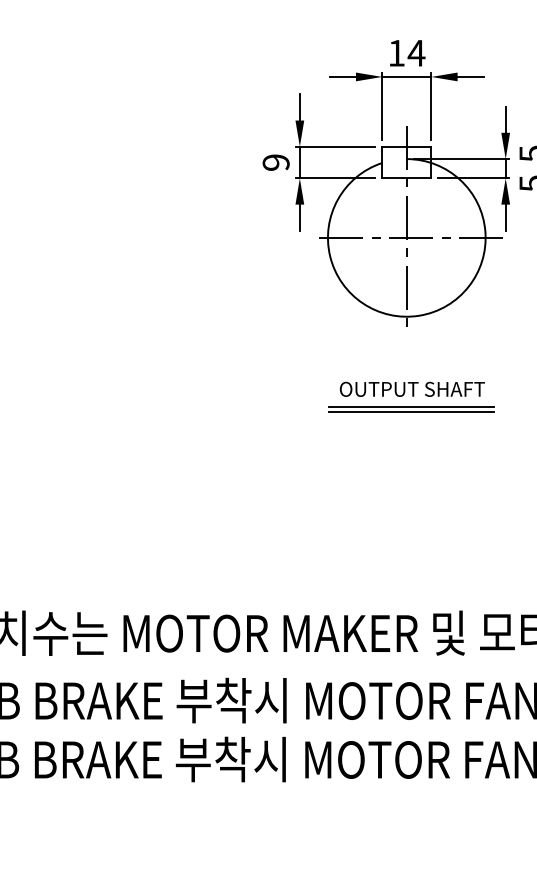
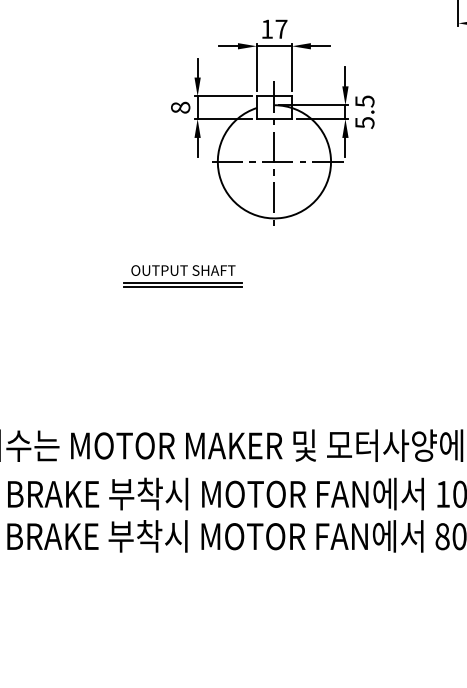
text: (416, 52) -> (281, 28), 14 -> 17
text: (275, 162) -> (180, 107), 9 -> 8
part: (411, 397) -> (182, 276), moved

